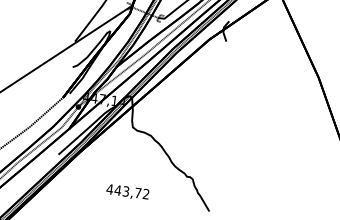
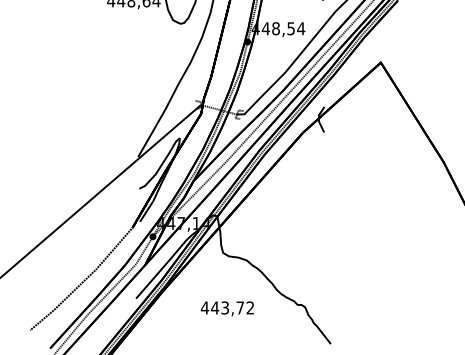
text: (127, 192) -> (226, 308), moved

